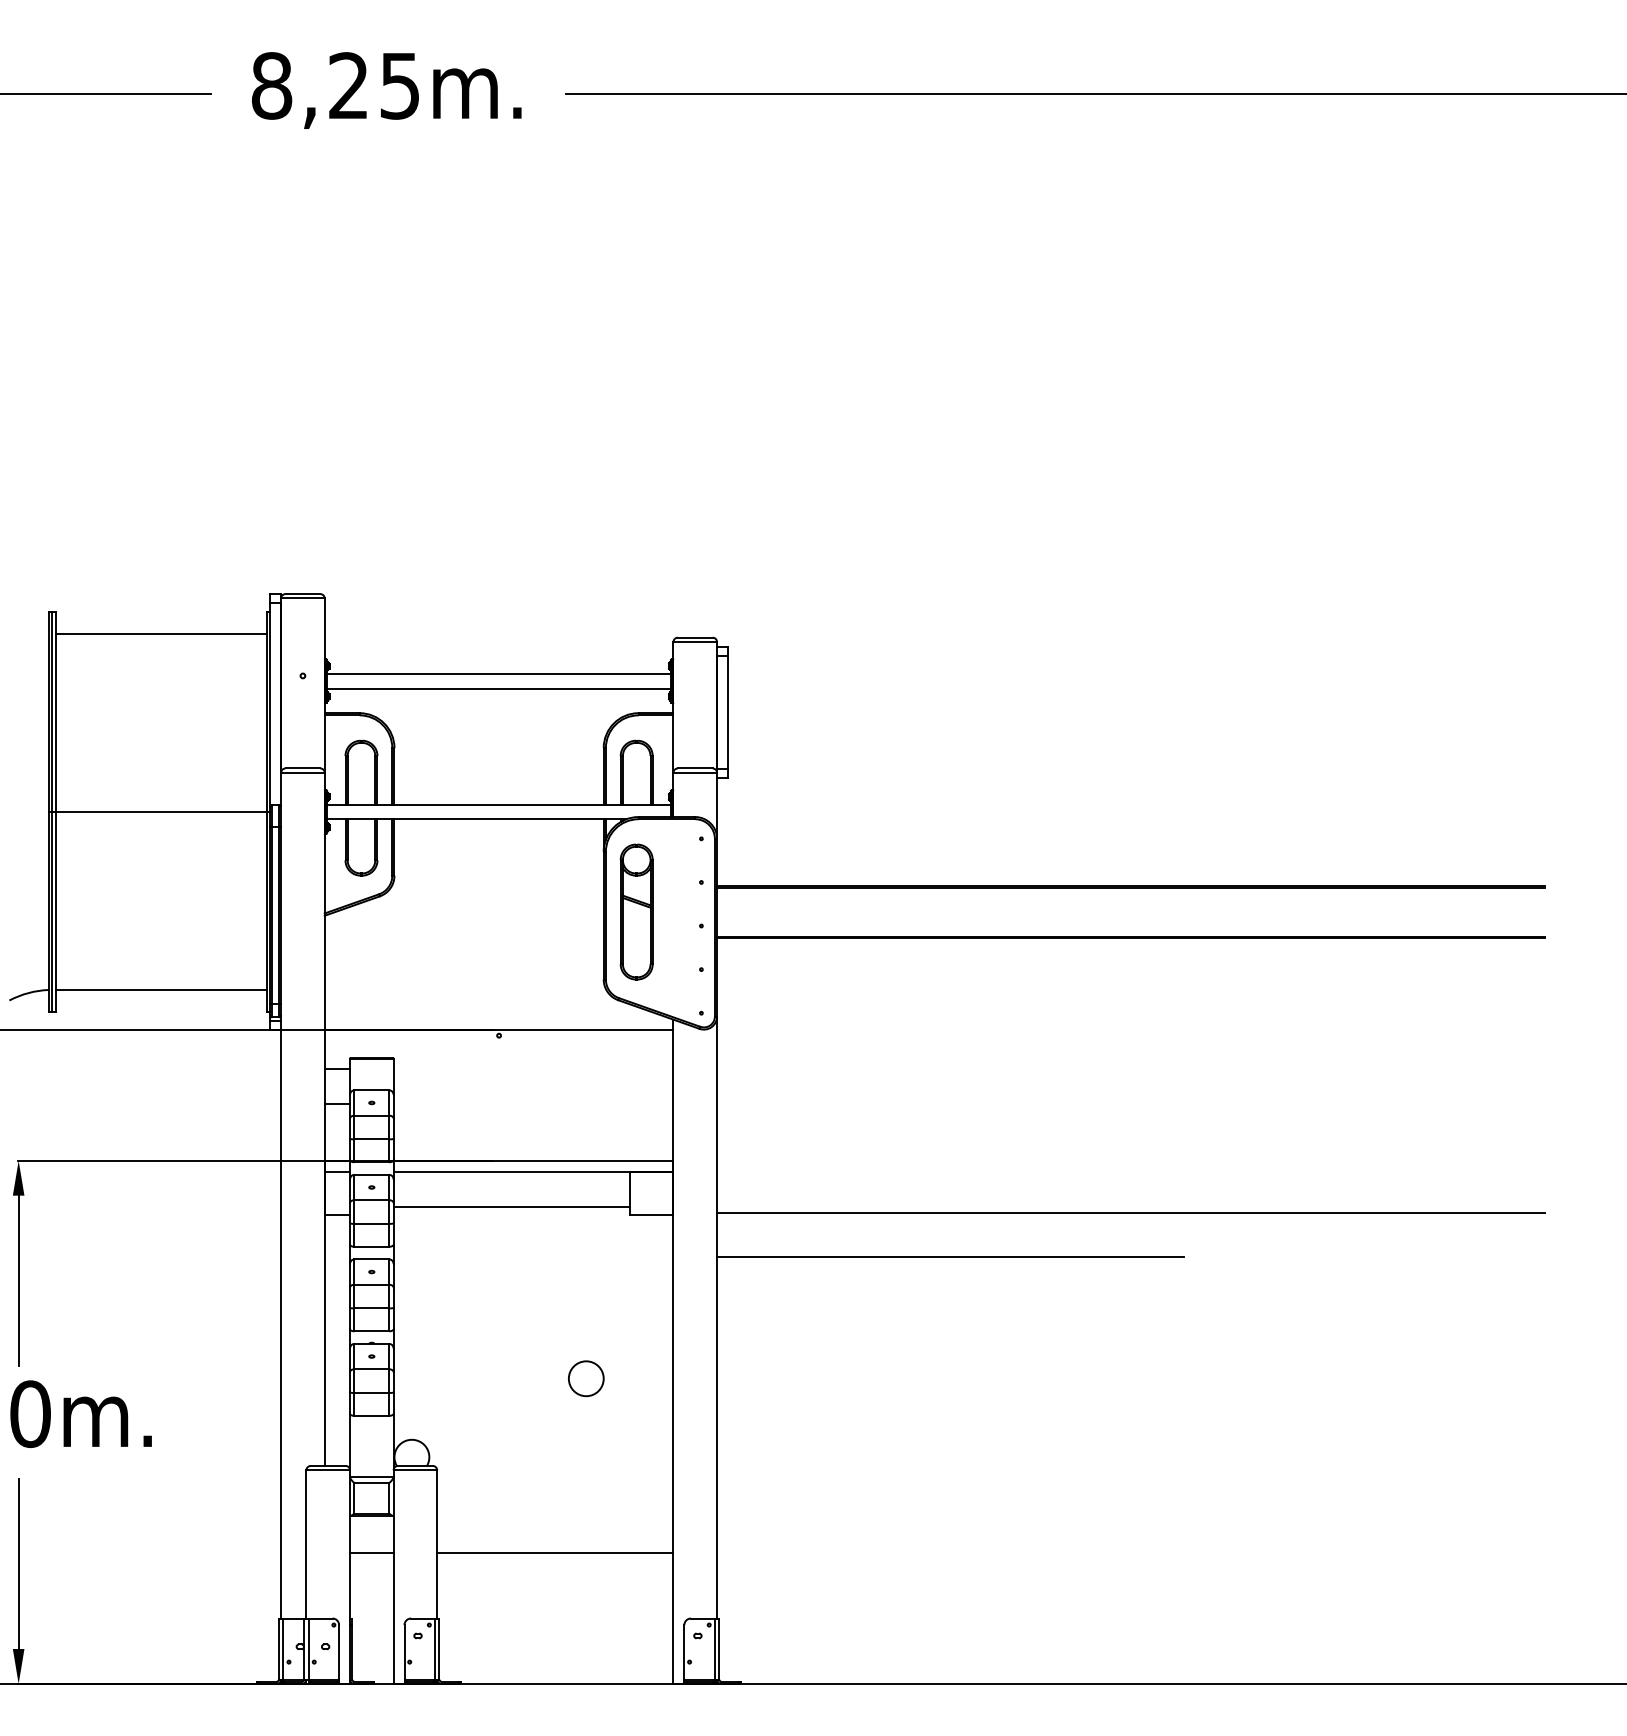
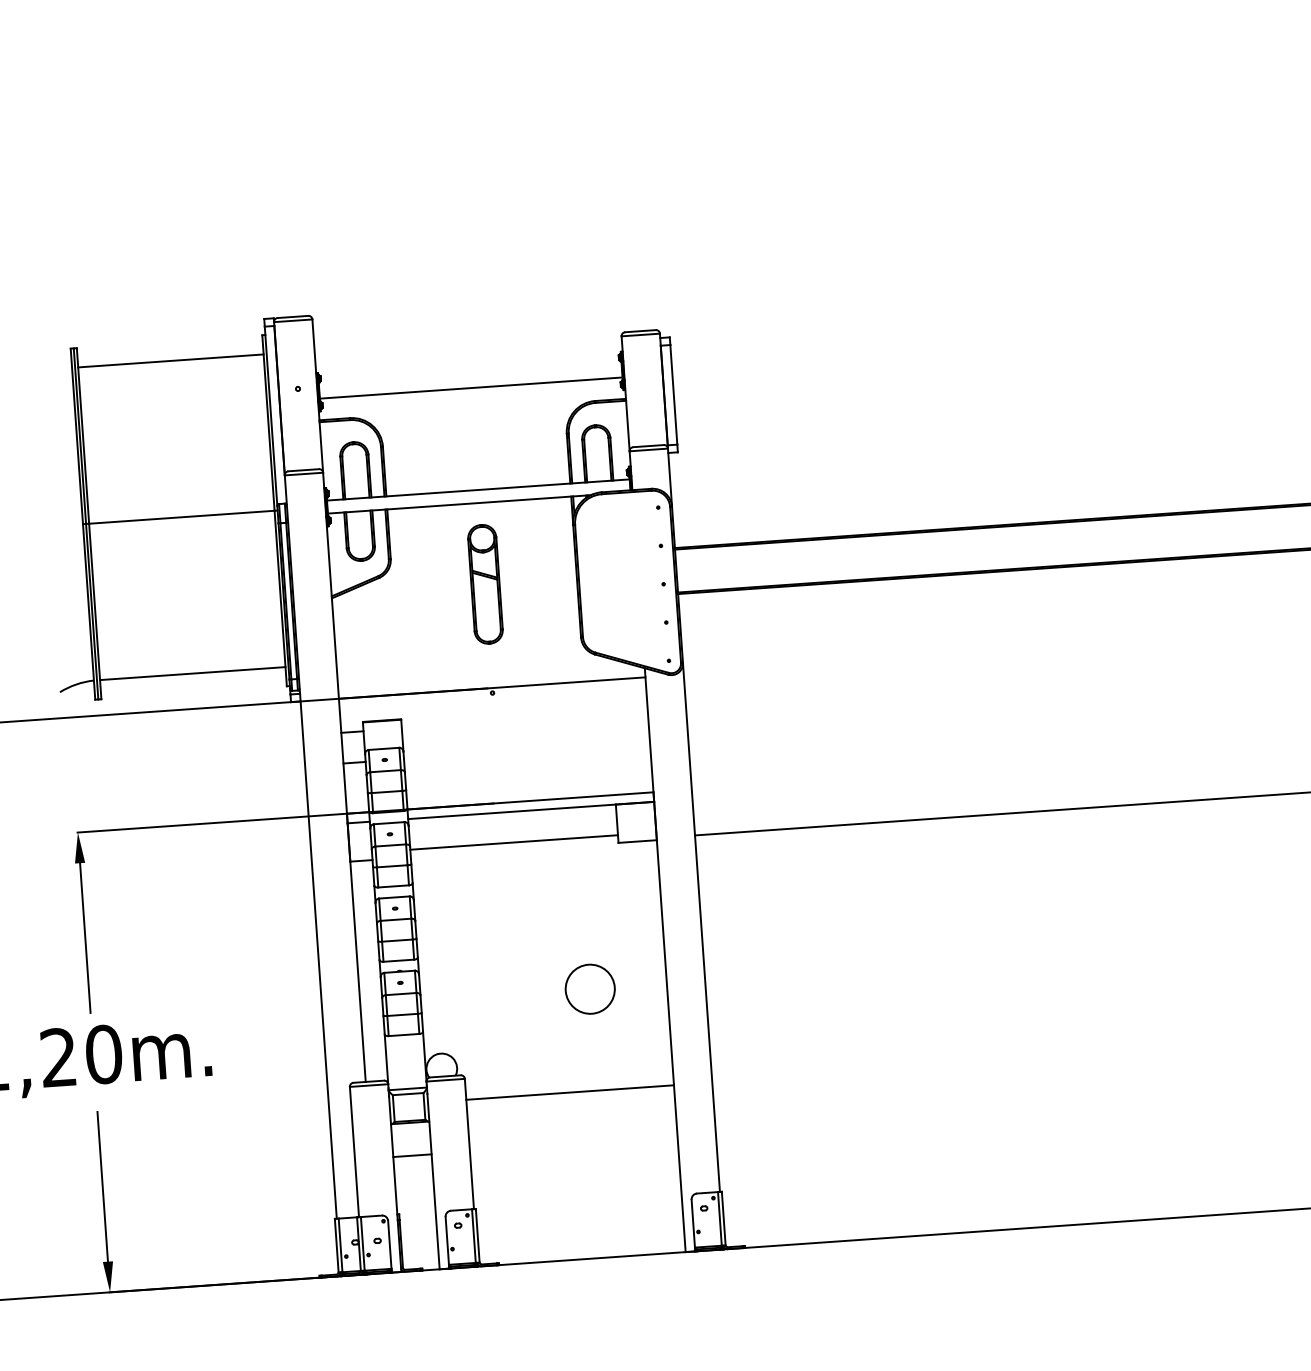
line: (498, 673) -> (469, 374), removed
part: (636, 911) -> (485, 583), moved
line: (950, 1256) -> (902, 859), removed
circle: (585, 1378) -> (589, 989), size x1.6
line: (555, 1553) -> (570, 1092), moved

